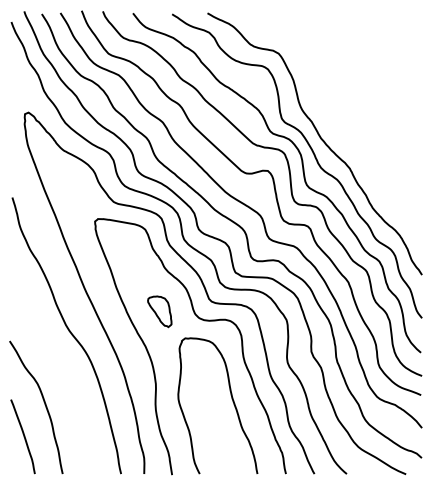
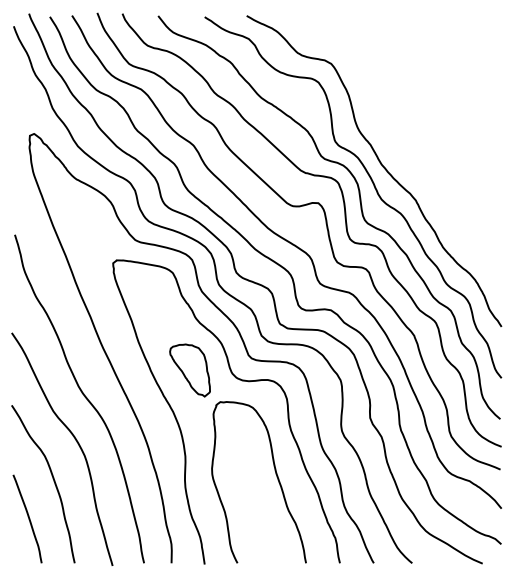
part: (159, 311) -> (189, 370), size x1.43
curve: (62, 369) -> (74, 439), added

